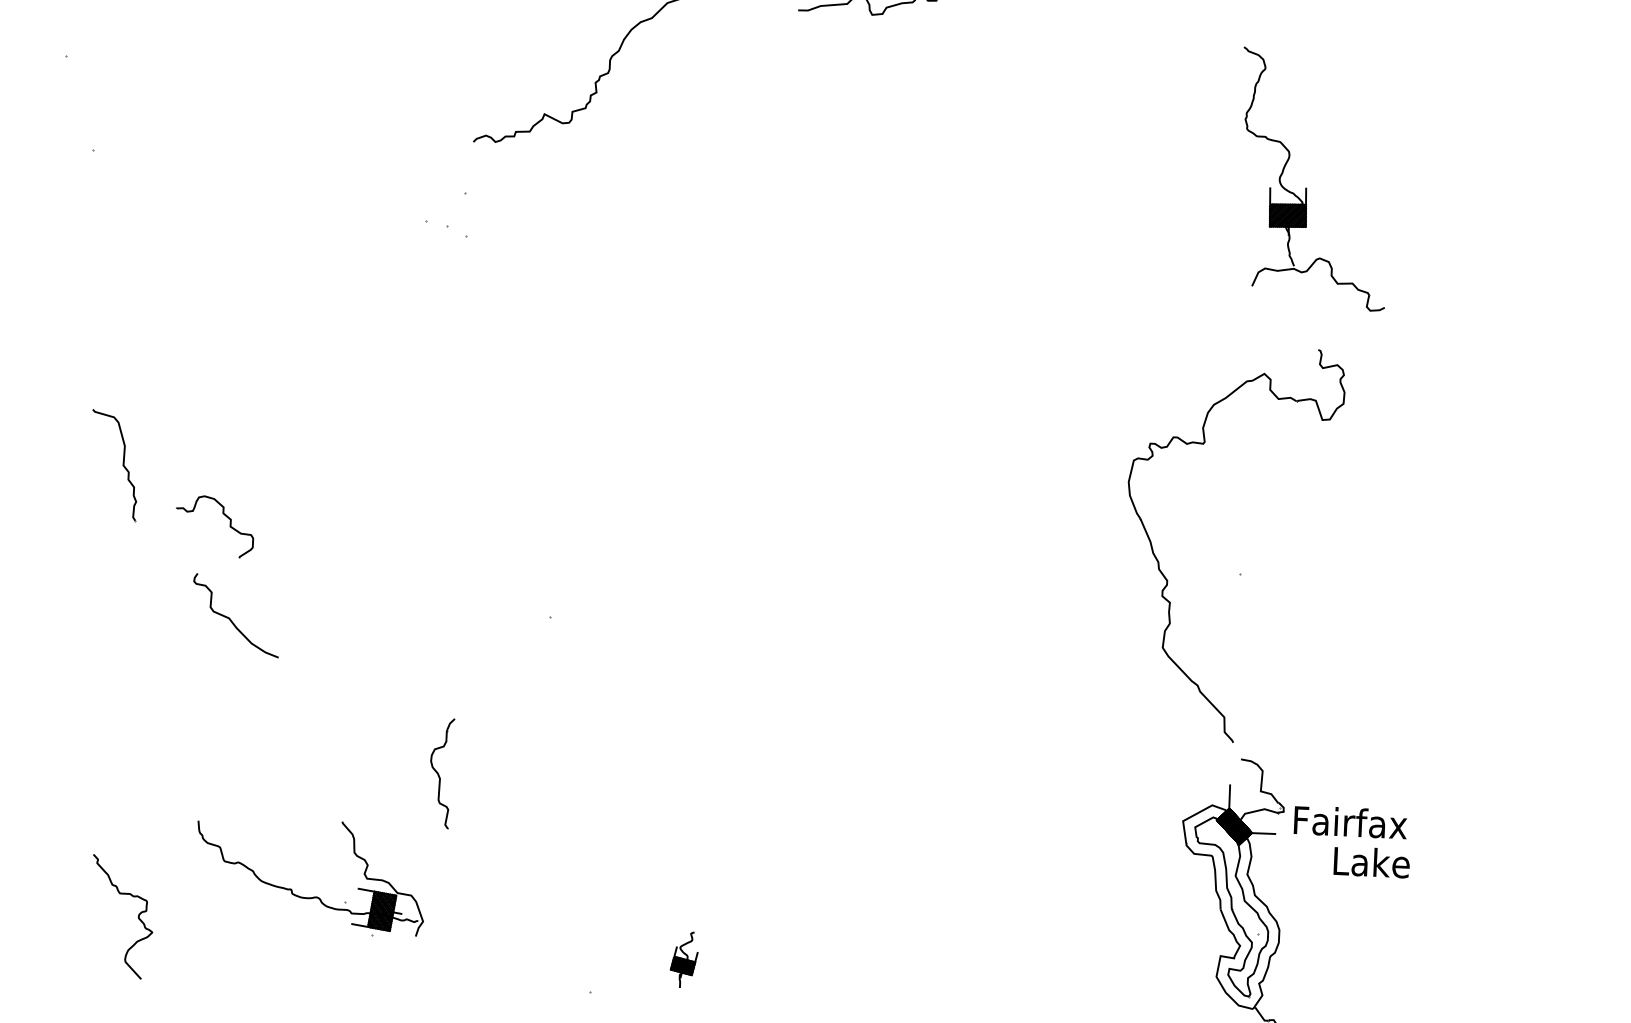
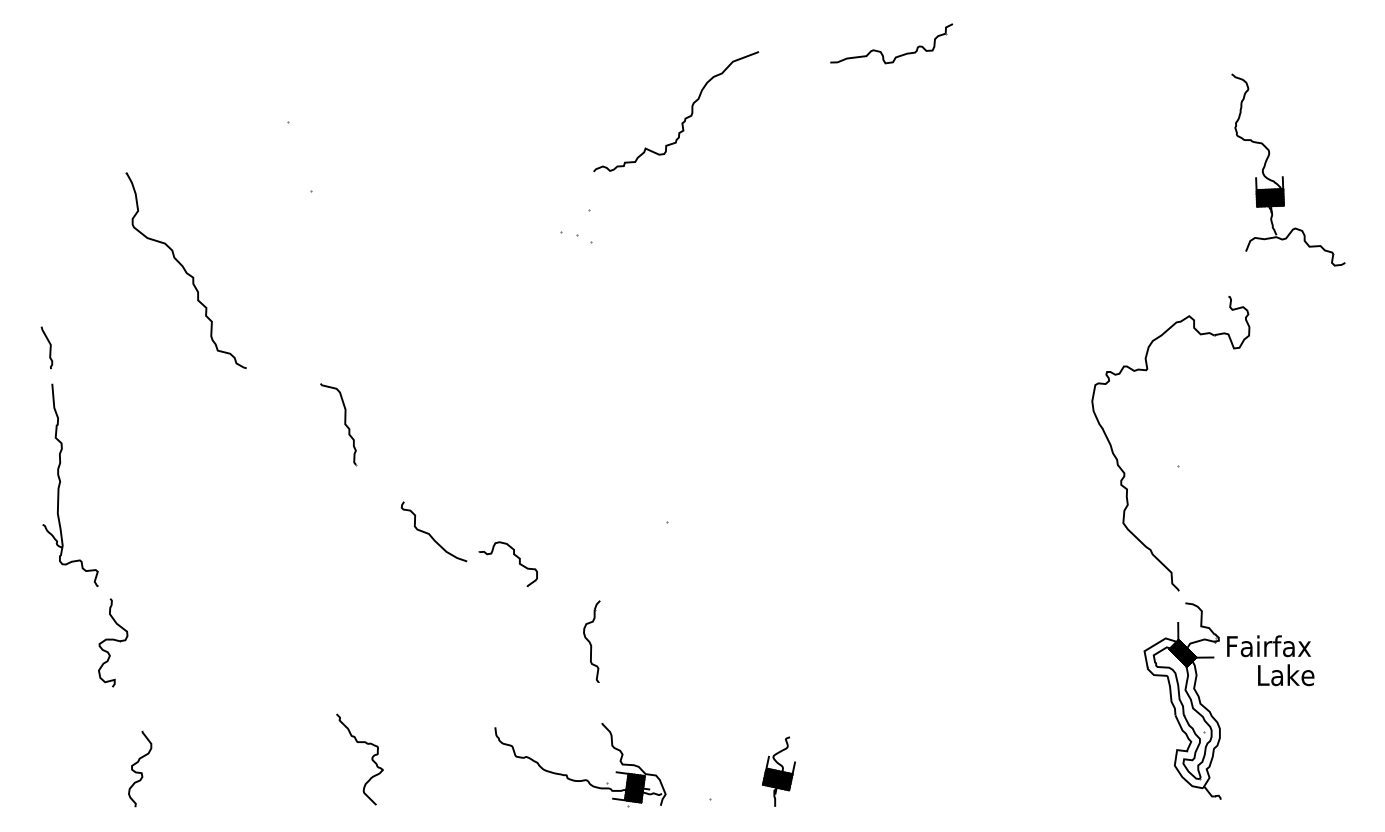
part: (1307, 187) -> (1283, 176), moved
curve: (225, 516) -> (515, 556), moved
part: (312, 896) -> (582, 779), moved
part: (683, 959) -> (778, 771), size x1.67

